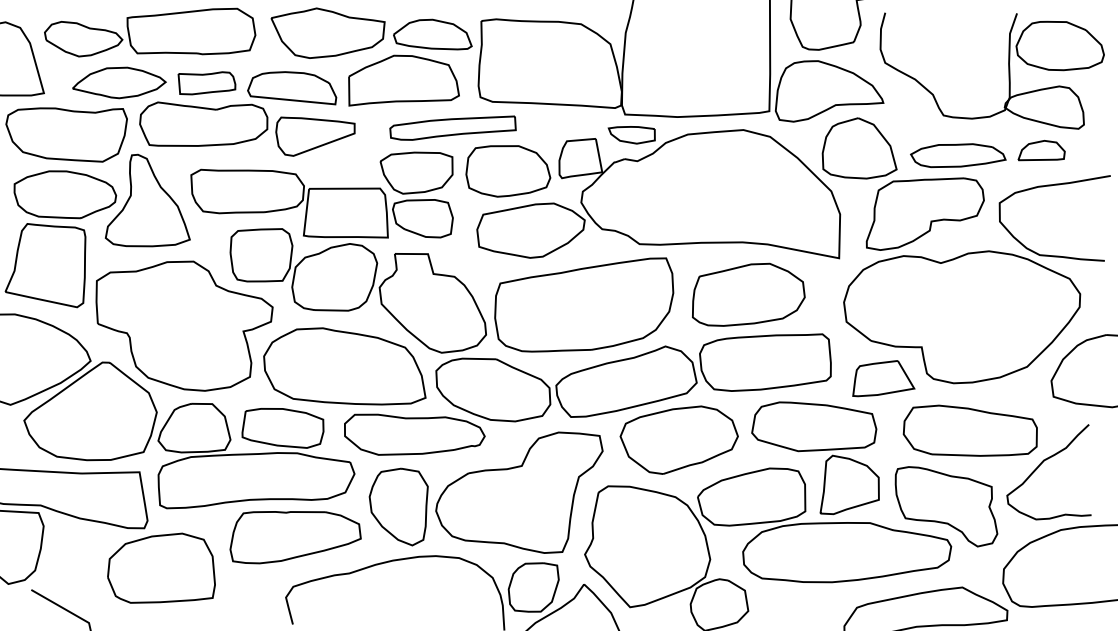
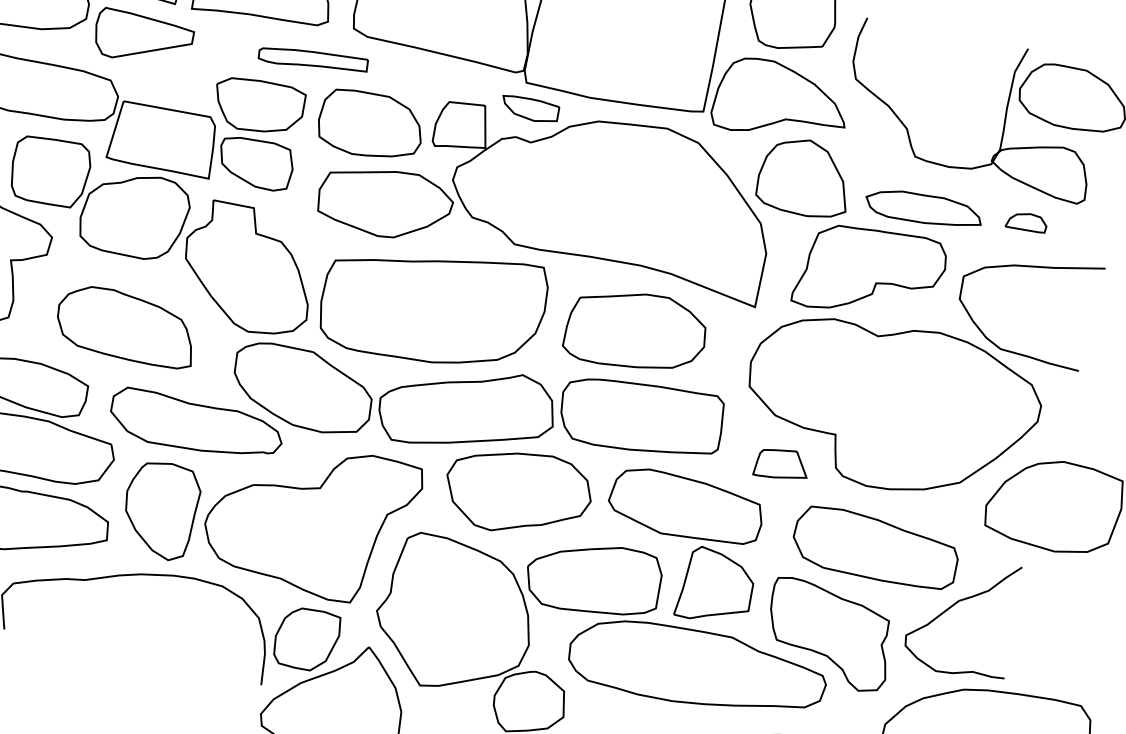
part: (452, 127) -> (312, 59), size x0.7
part: (1041, 150) -> (1026, 221), size x0.7
part: (344, 366) -> (126, 326), size x0.7
part: (883, 378) -> (781, 464), size x0.7

